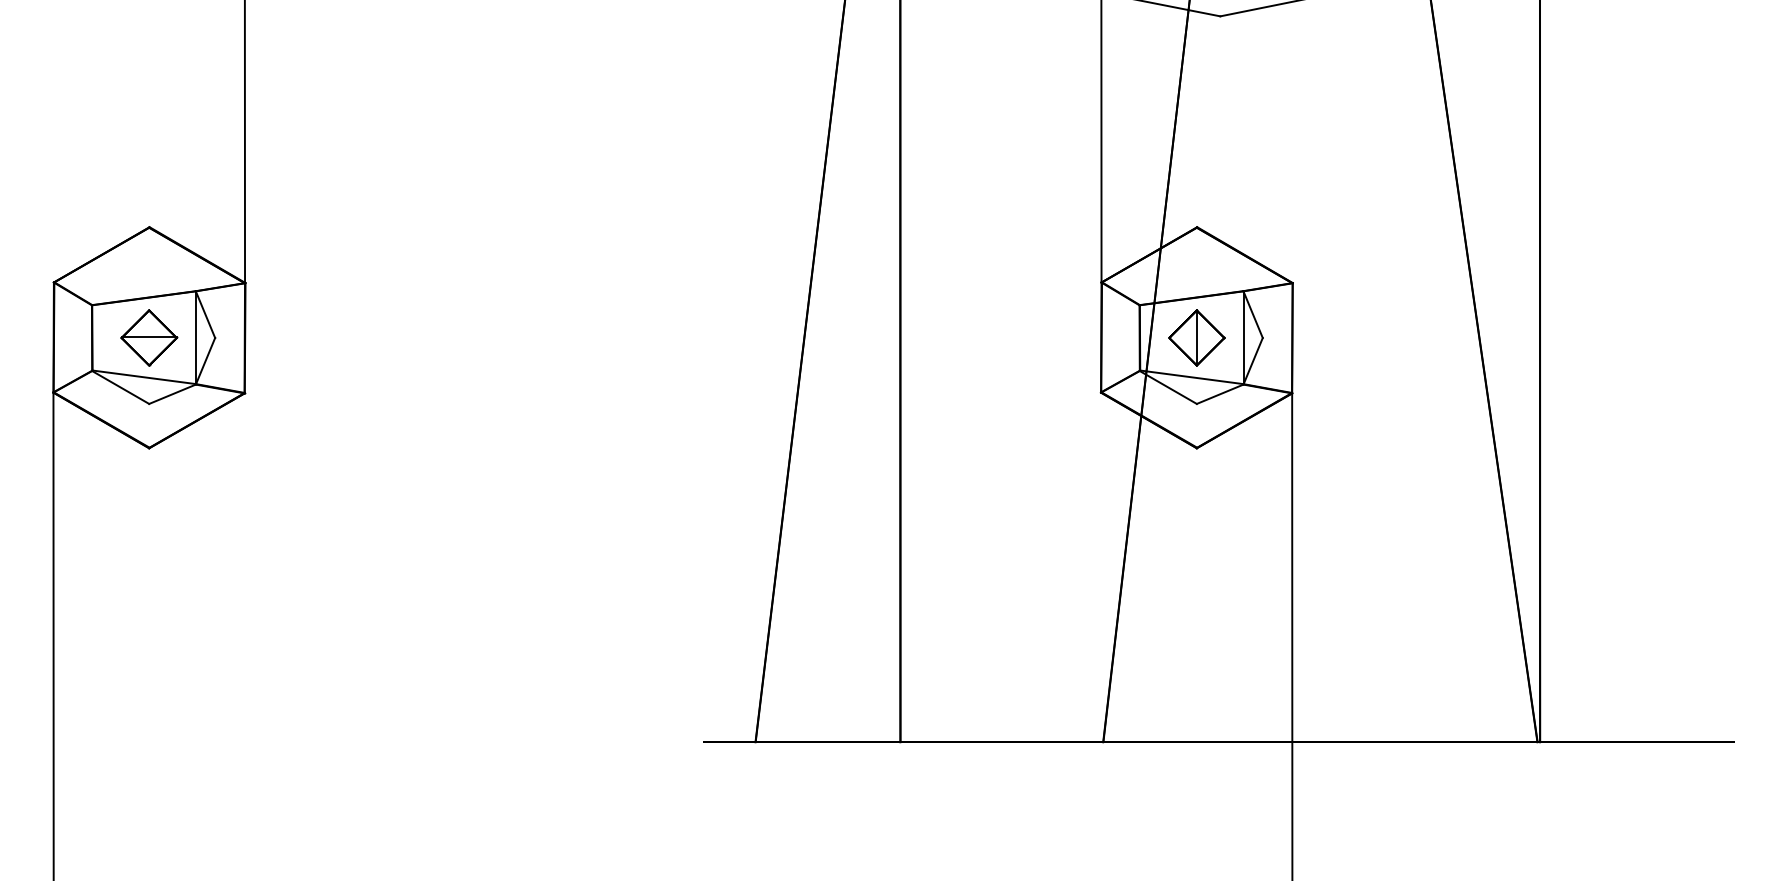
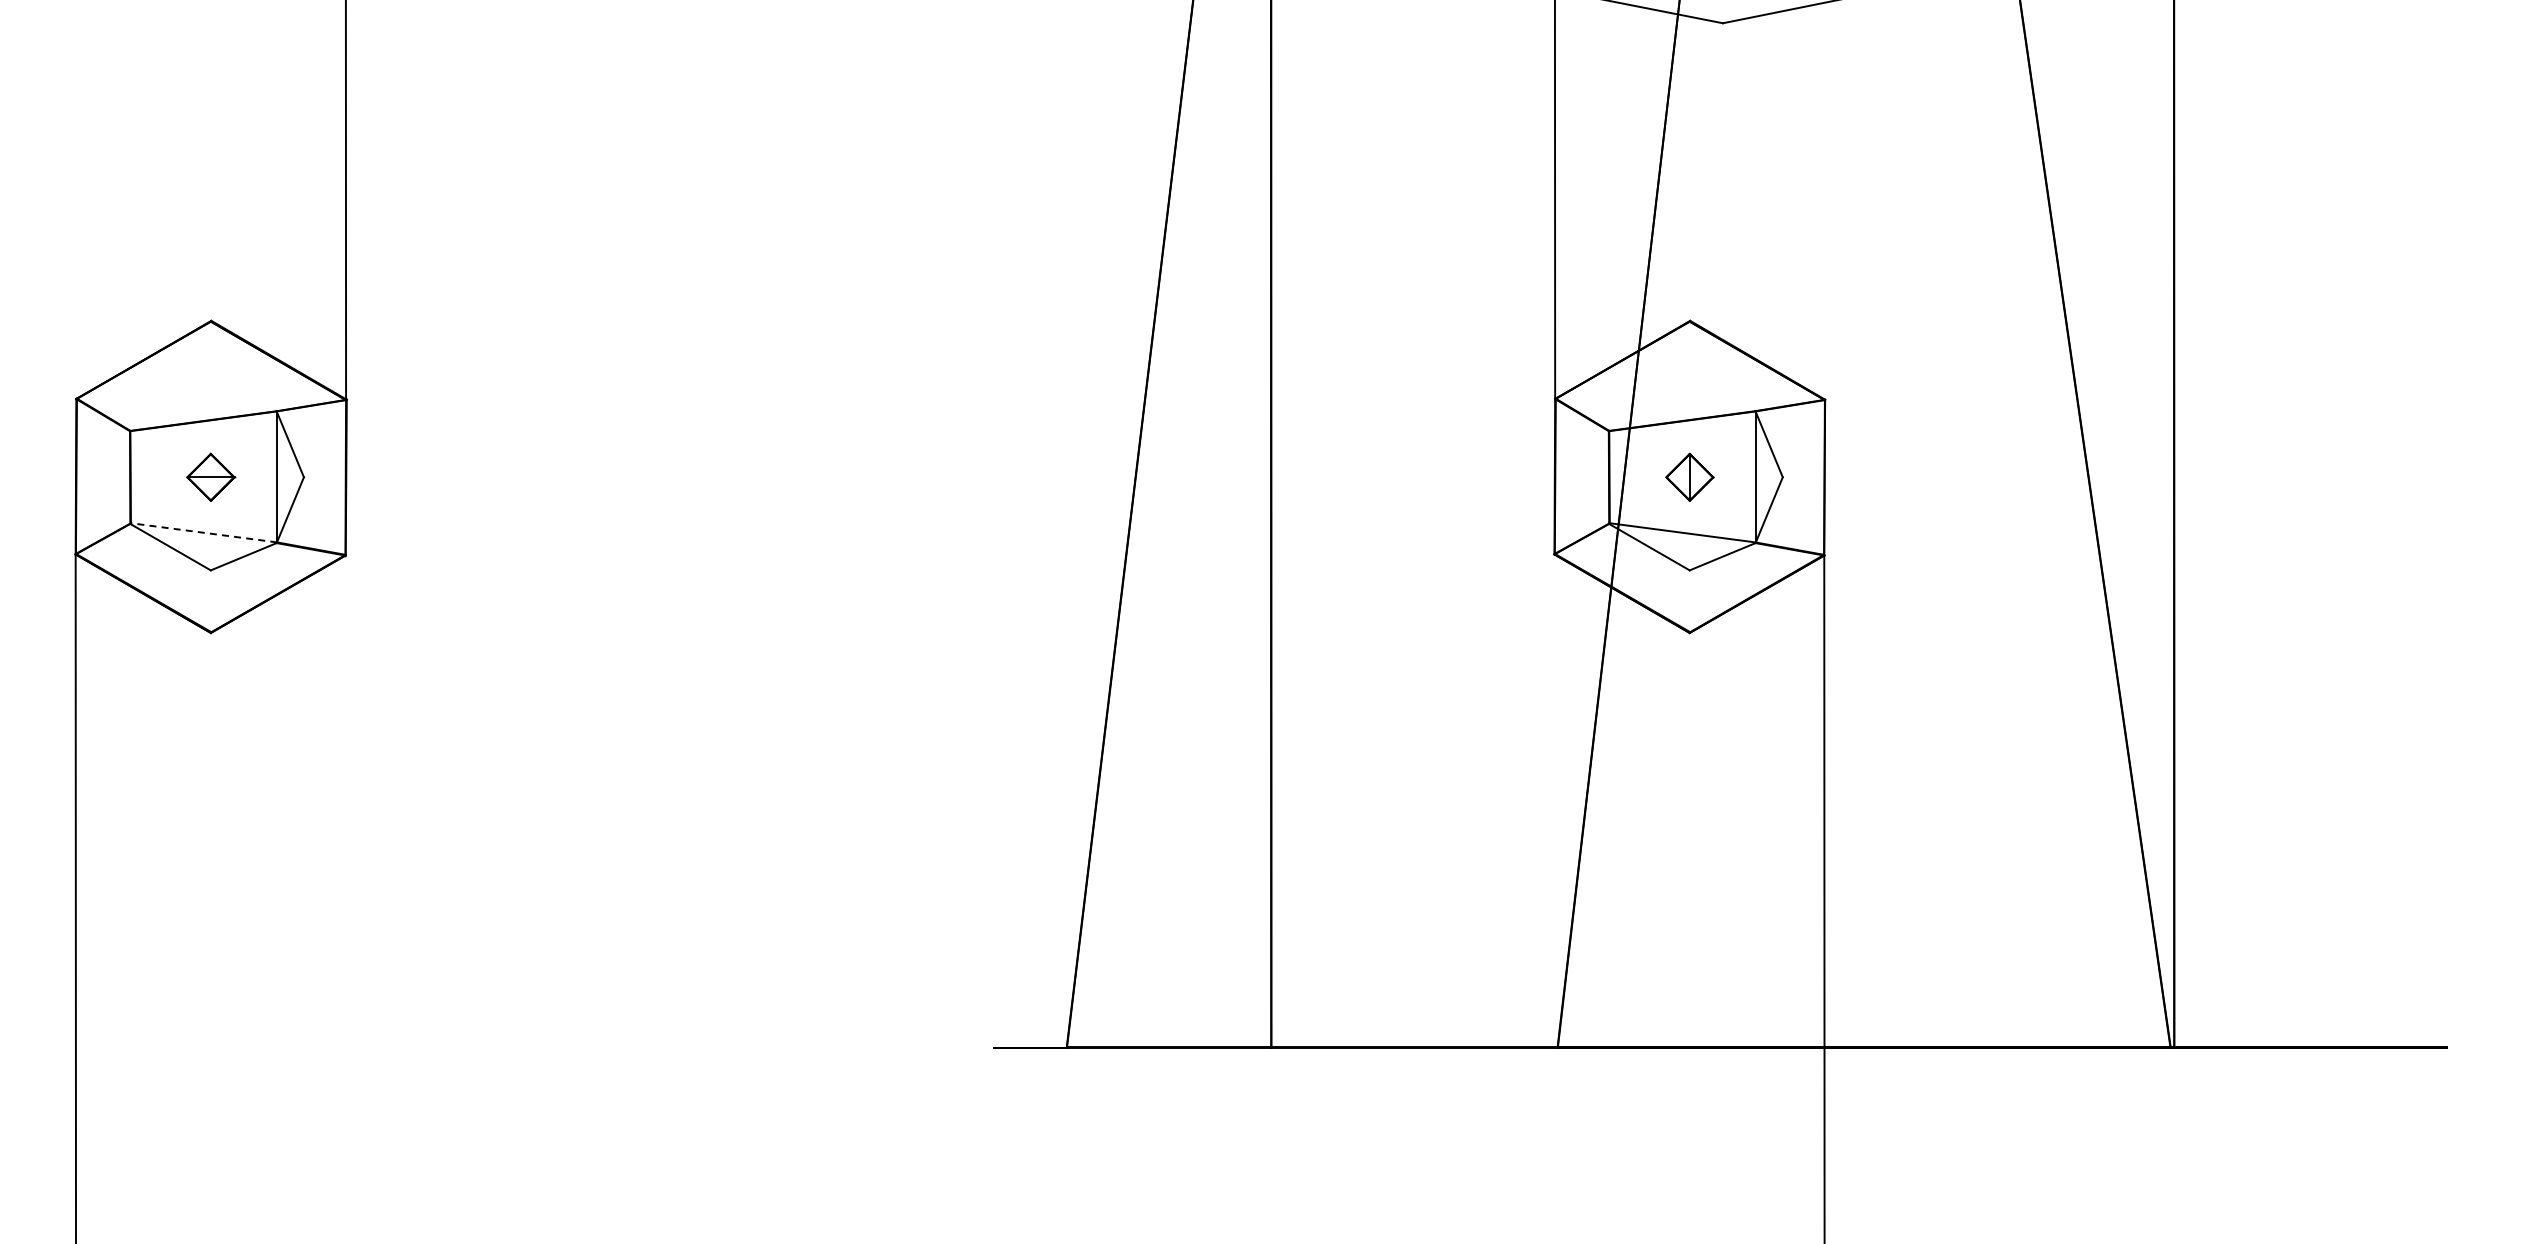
part: (148, 338) -> (210, 477), size x0.6
part: (1196, 338) -> (1689, 477), size x0.6
line: (144, 377) -> (204, 532), solid -> dashed

